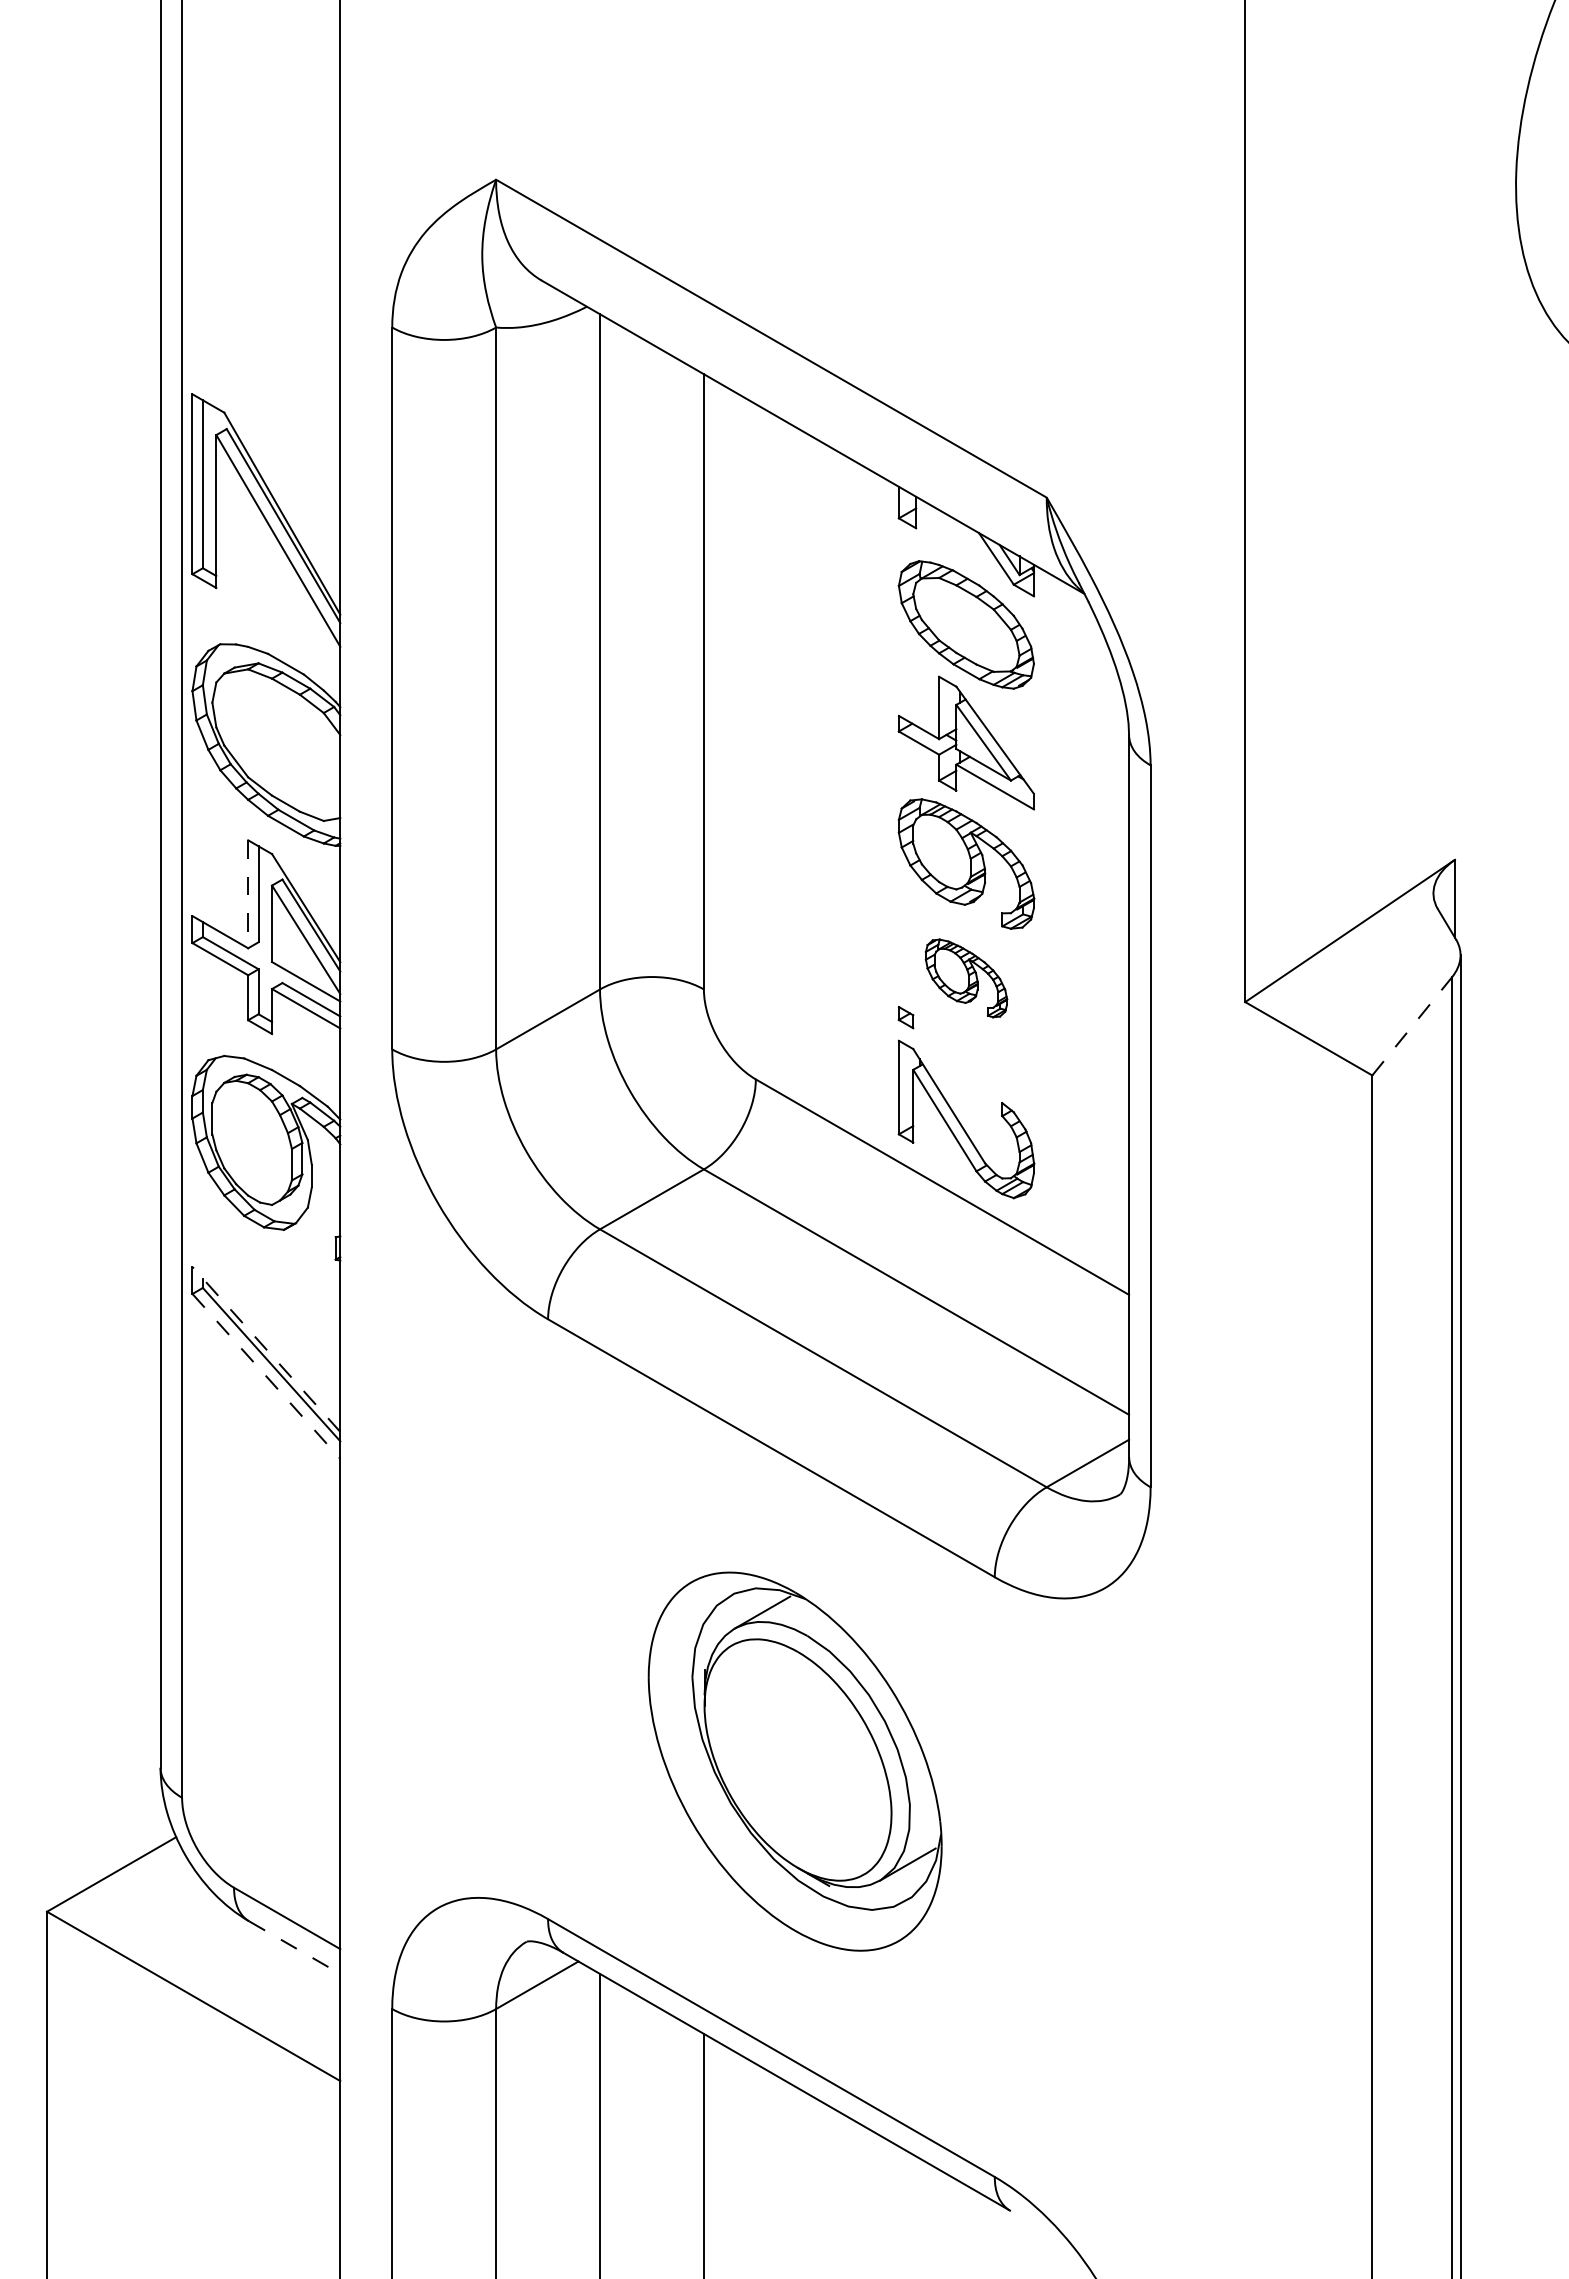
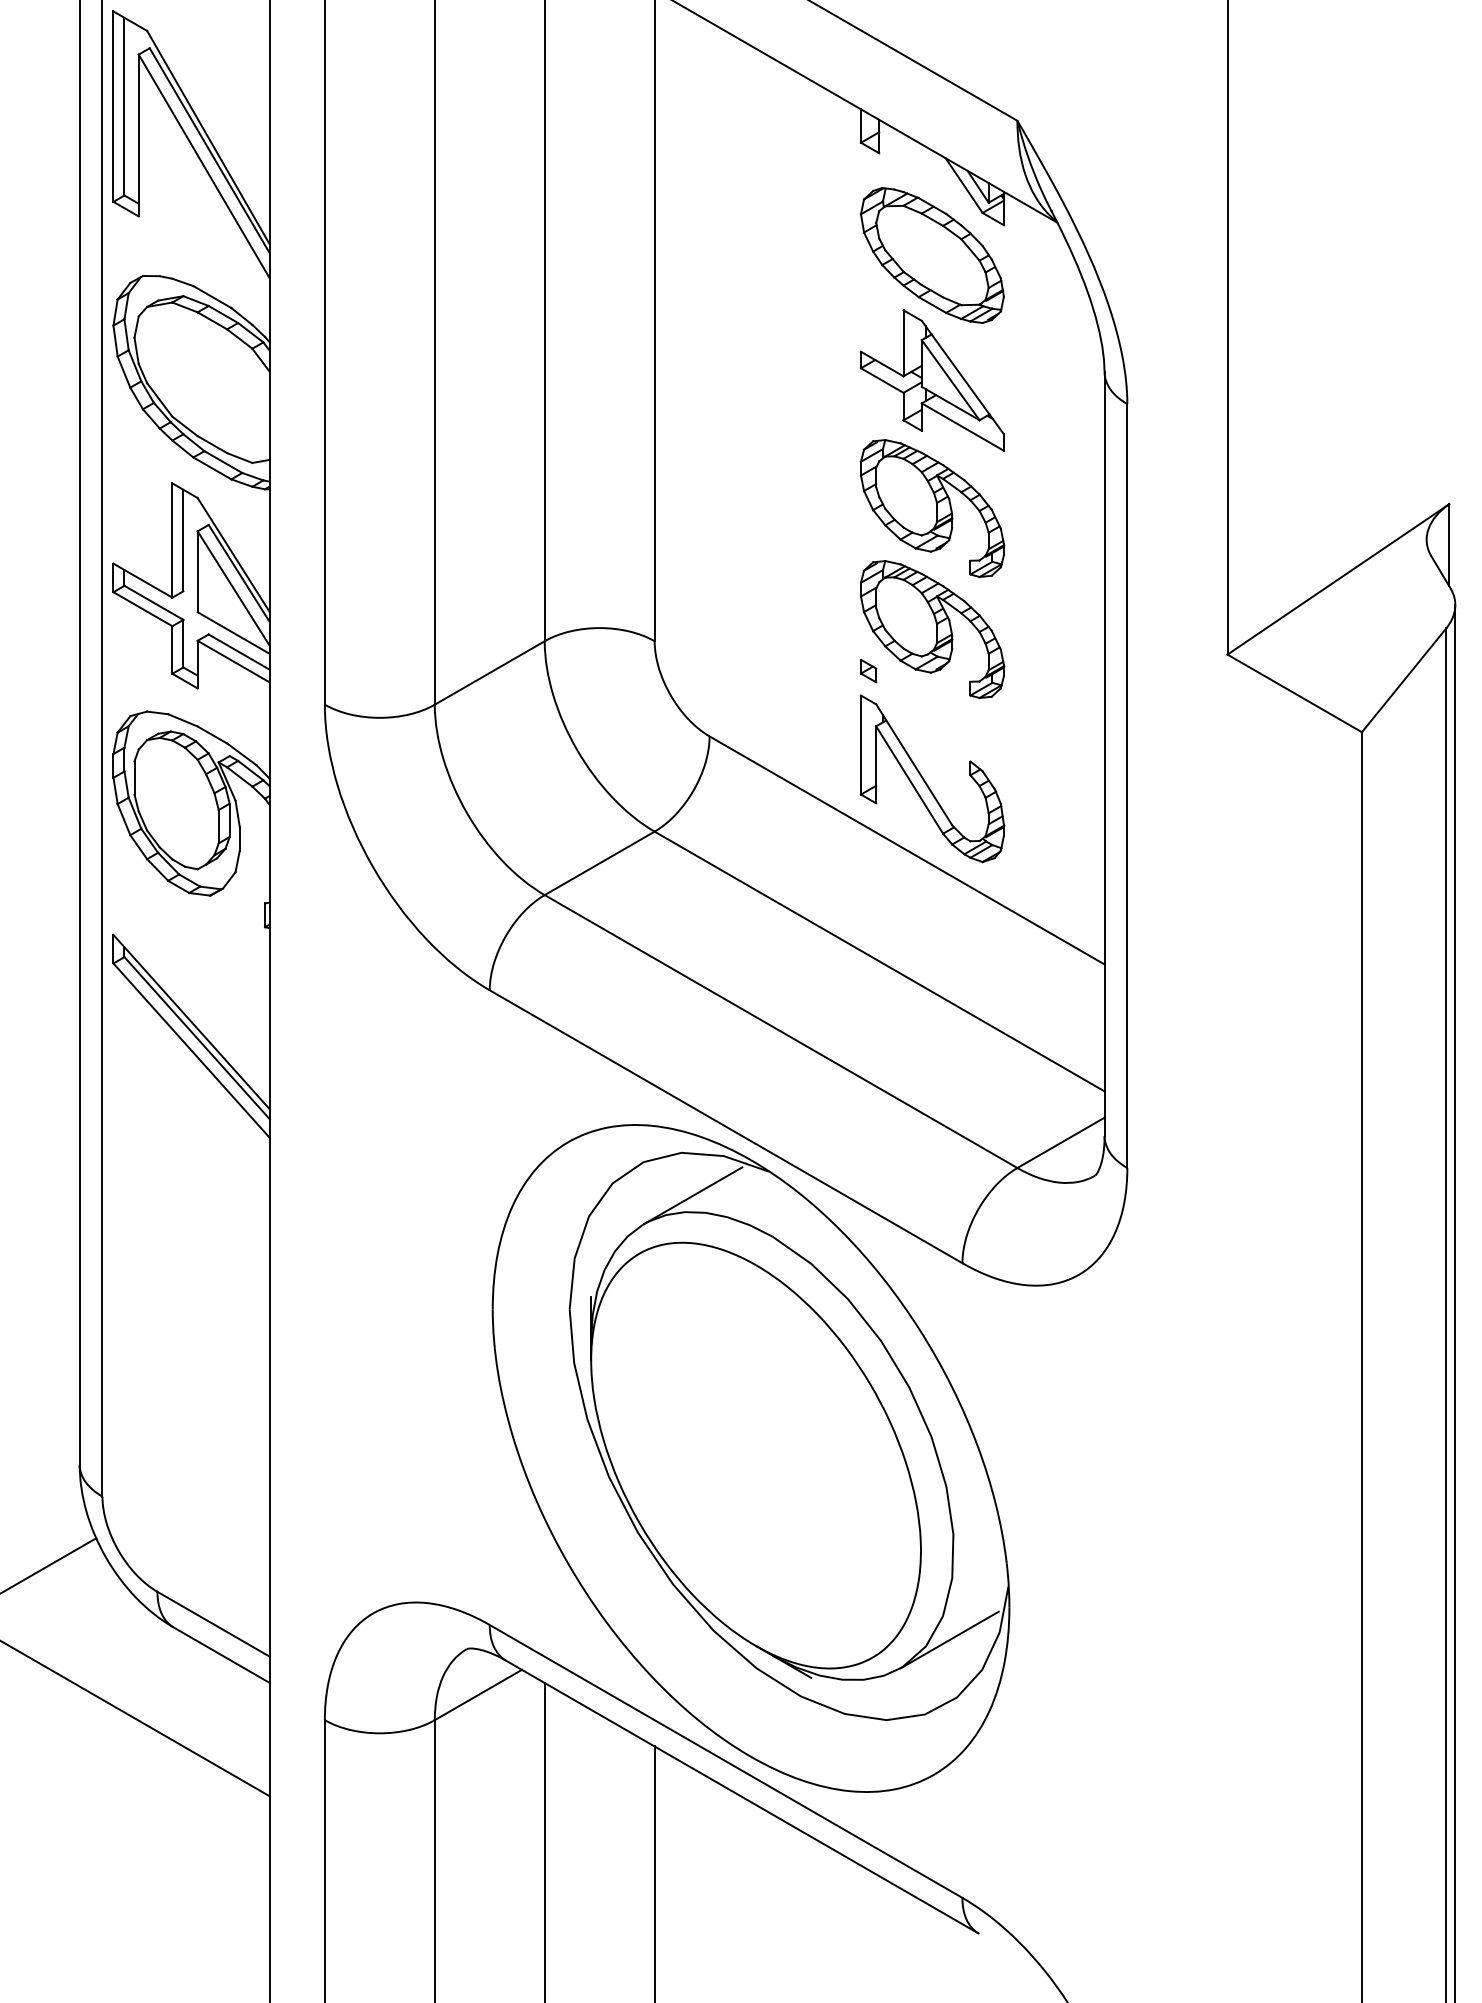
line: (248, 894) -> (172, 540), dashed -> solid
part: (966, 978) -> (932, 629), size x1.67
line: (1412, 1026) -> (1404, 680), dashed -> solid
line: (266, 1349) -> (191, 1022), dashed -> solid
line: (266, 1376) -> (191, 1050), dashed -> solid
part: (795, 1761) -> (751, 1458), size x1.67
line: (294, 1947) -> (221, 1655), dashed -> solid

